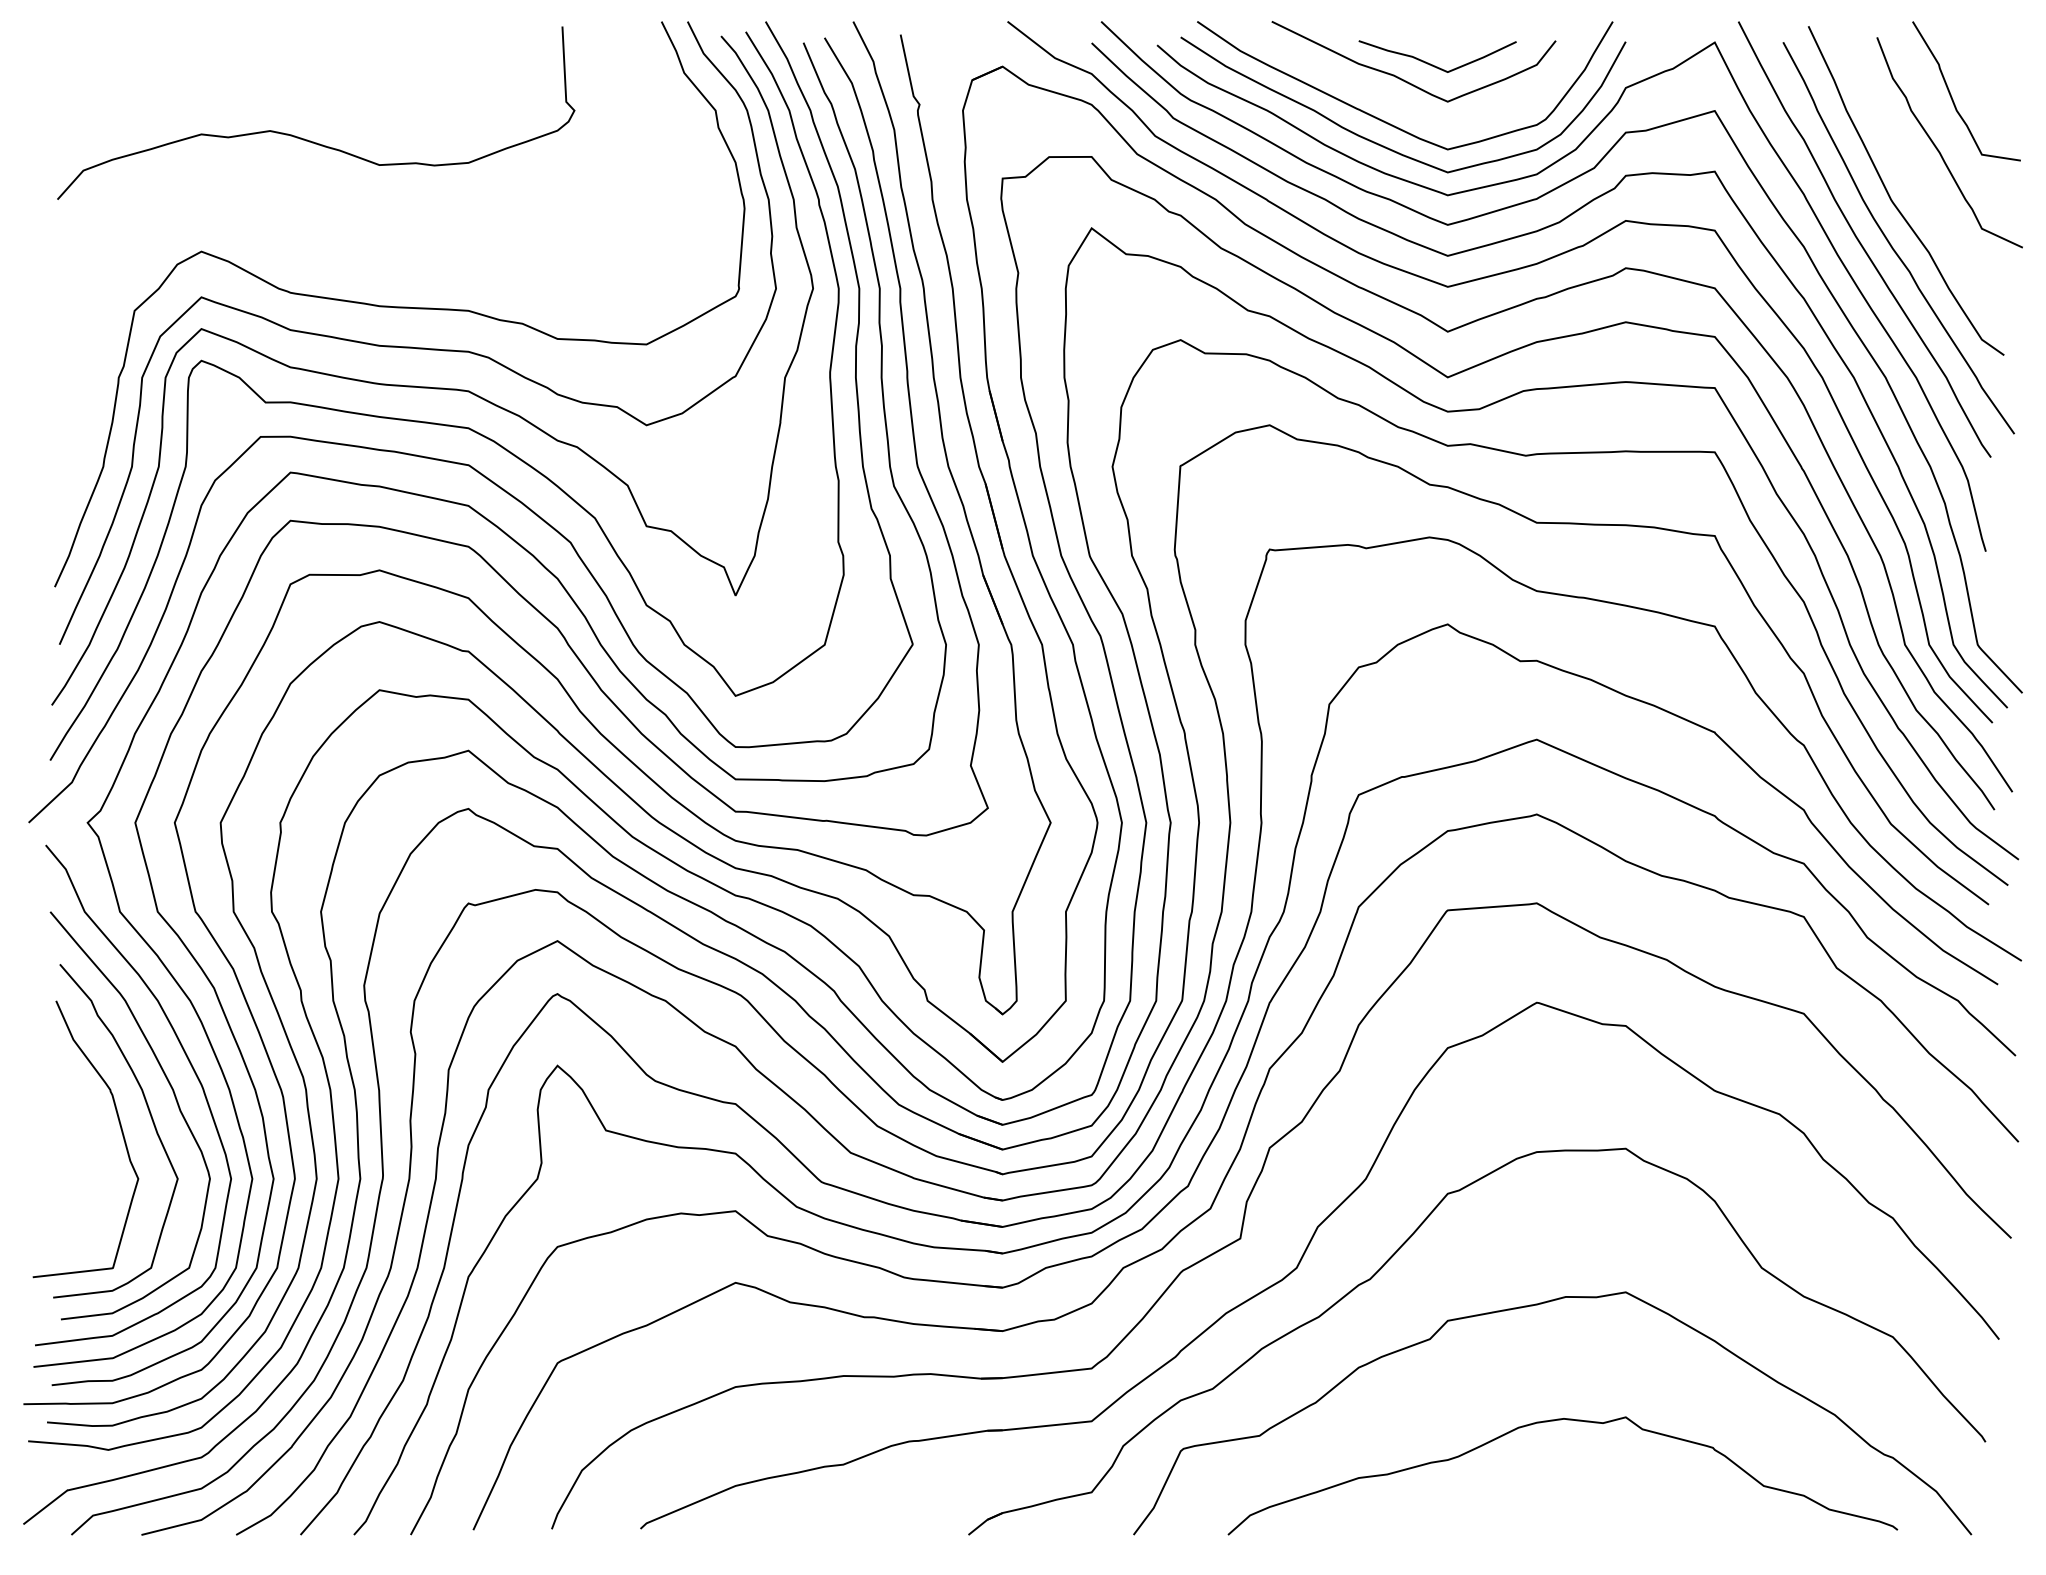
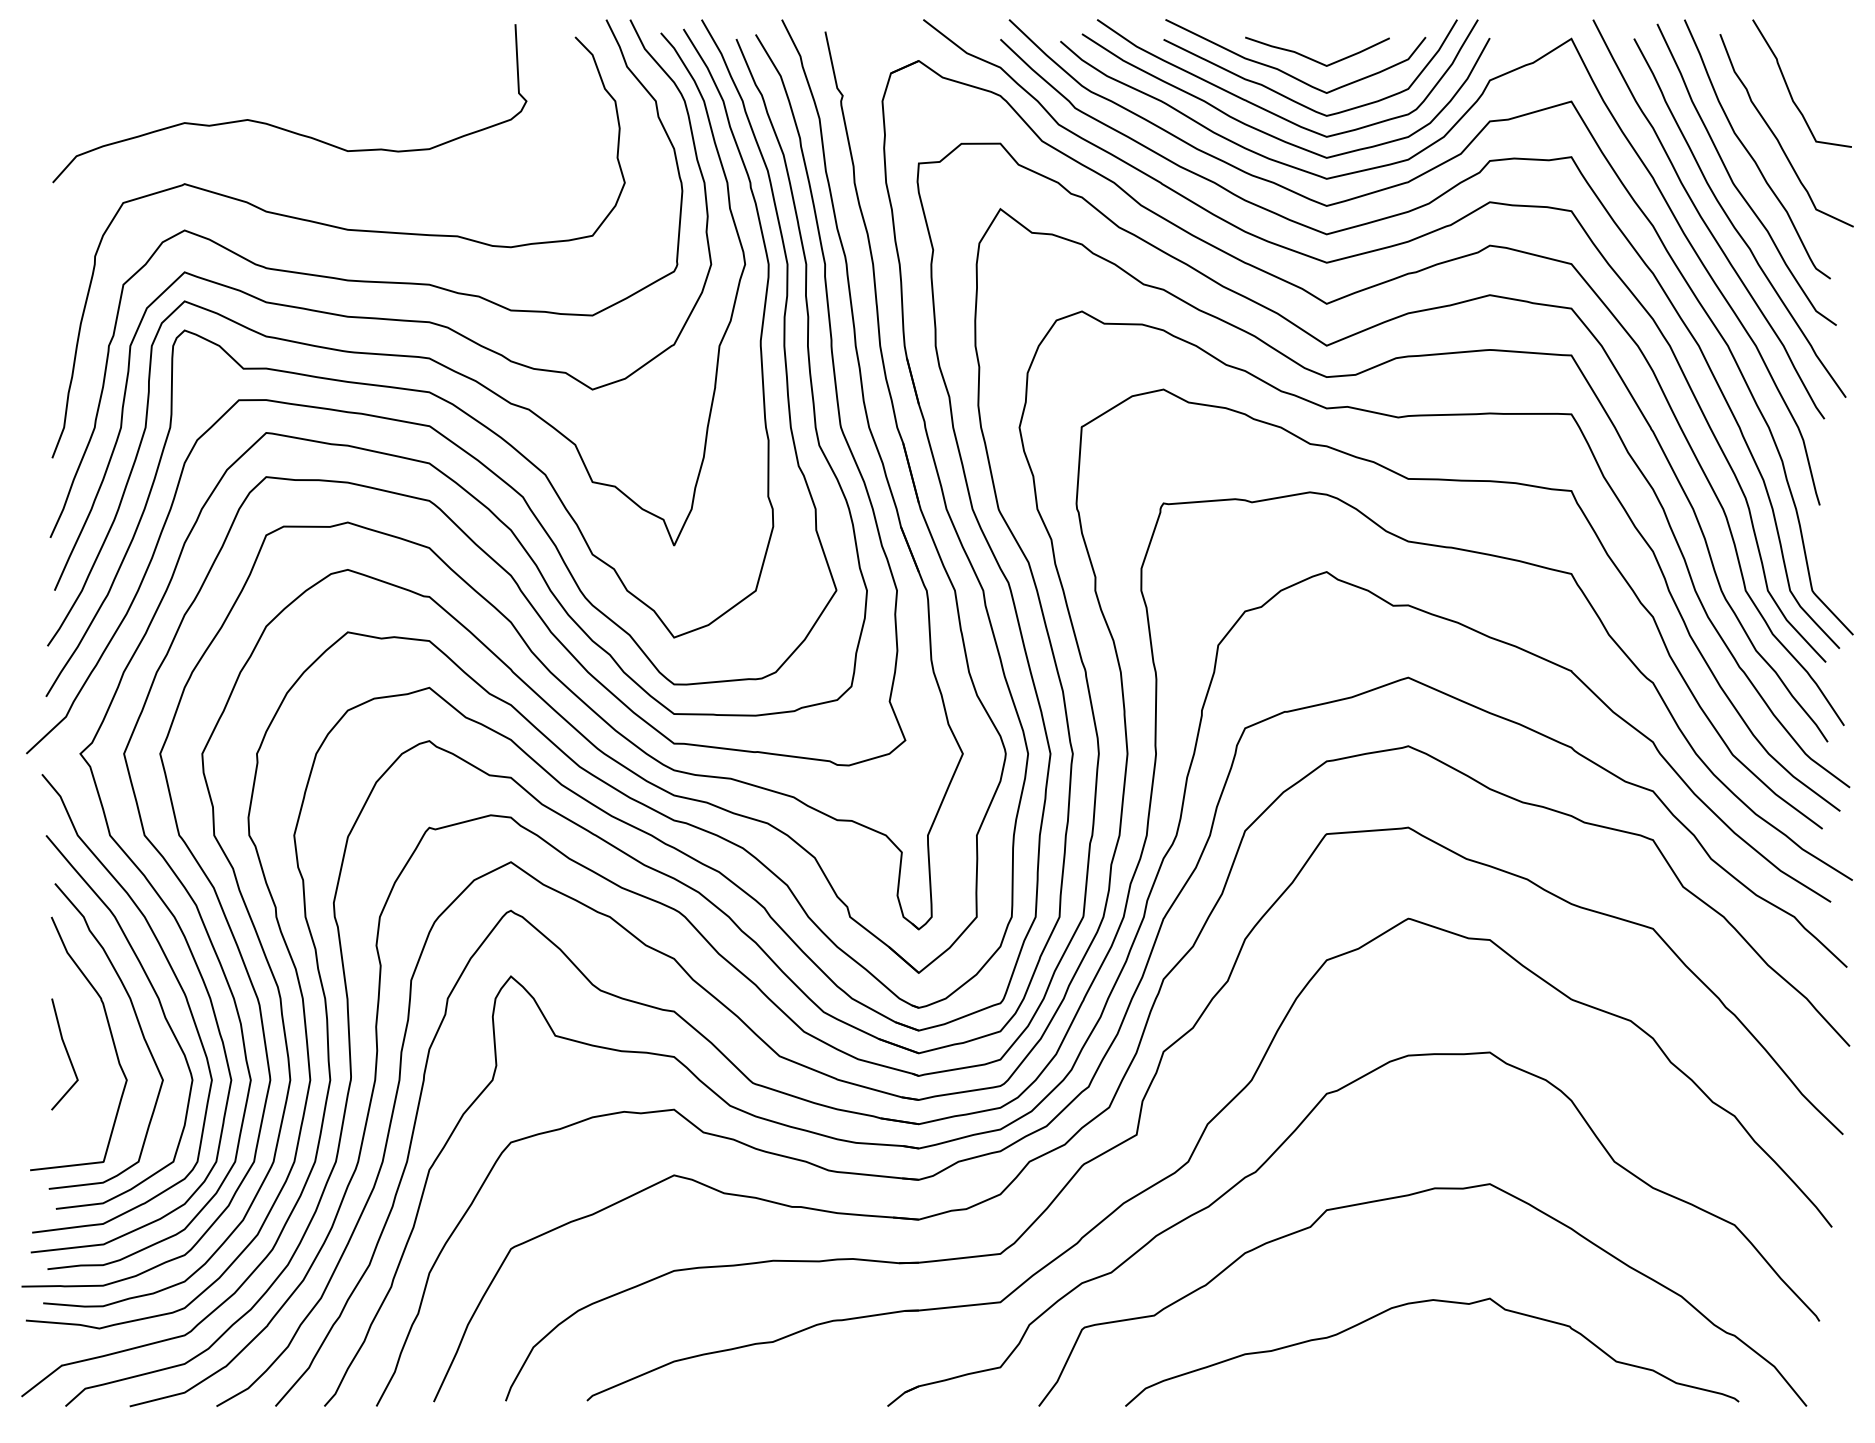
curve: (1411, 108) -> (1293, 99), added
curve: (1910, 167) -> (1750, 153), added
curve: (372, 250) -> (341, 229), added
line: (72, 1149) -> (66, 1053), added

